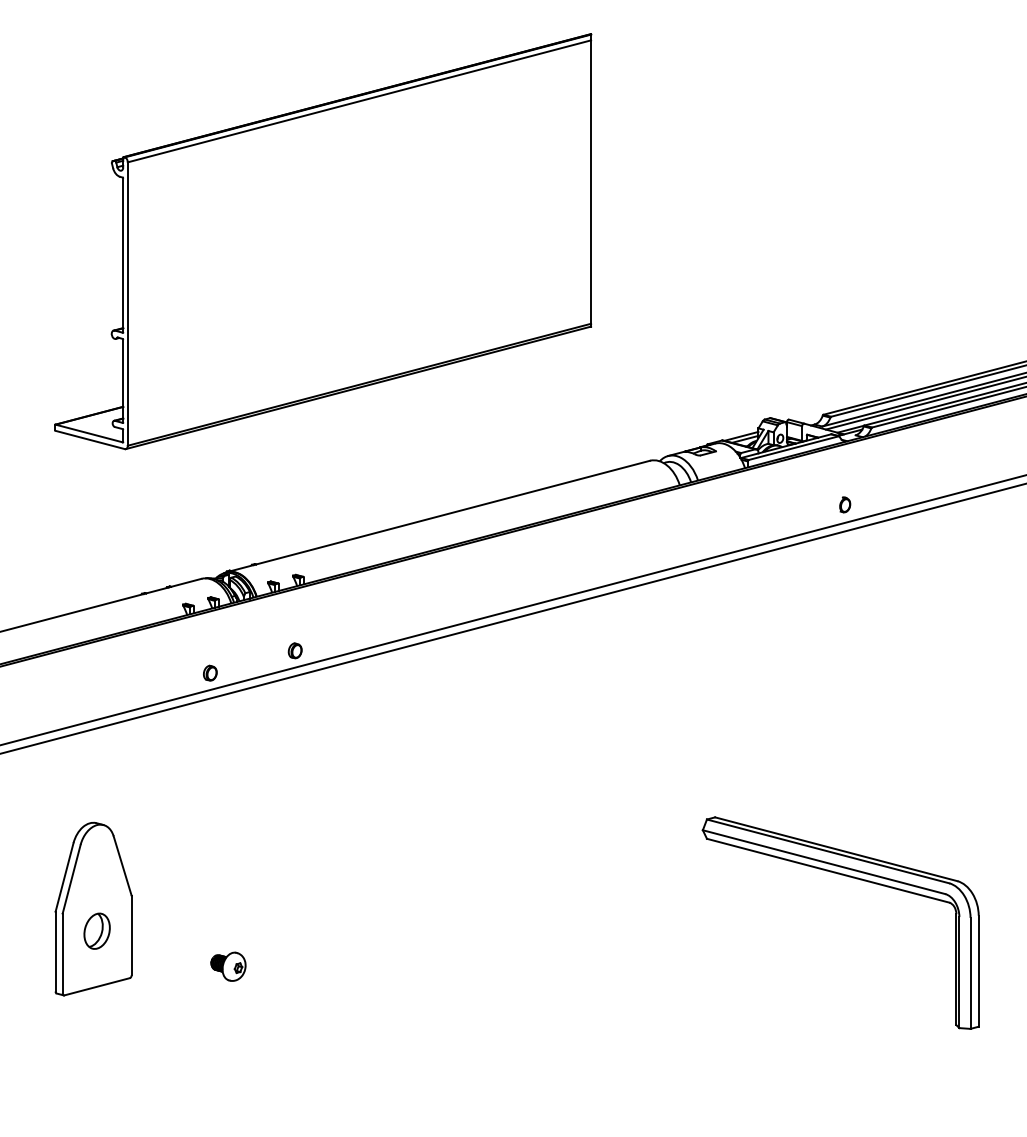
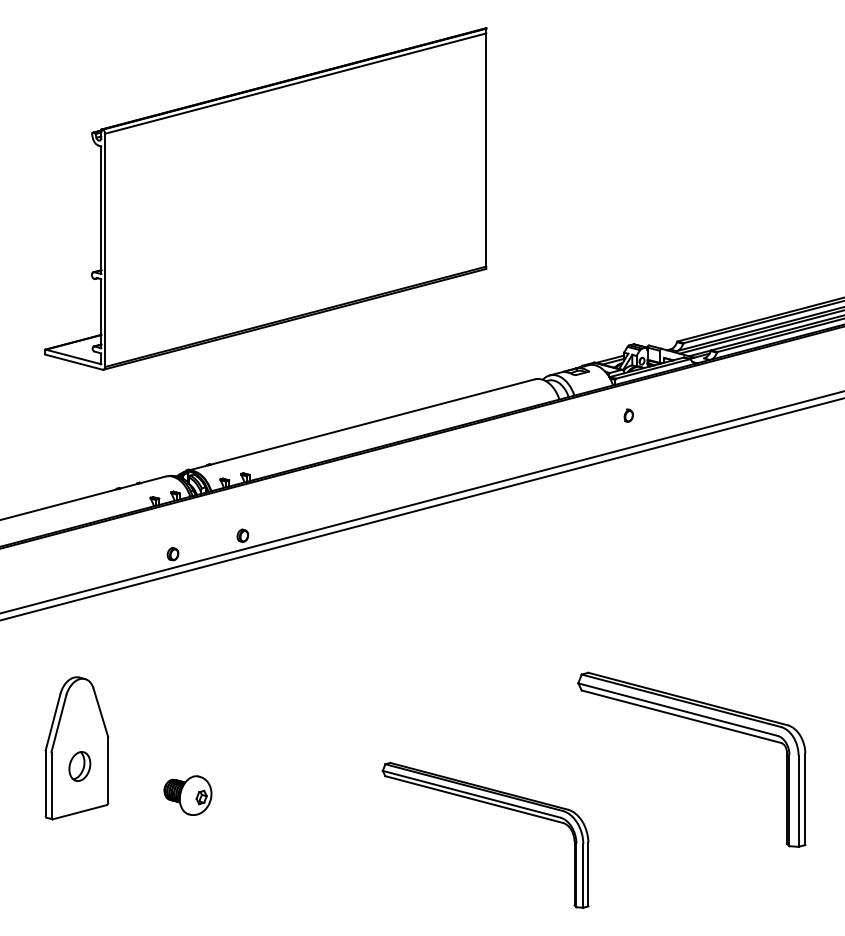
part: (845, 504) -> (629, 415), moved
part: (228, 966) -> (187, 795), size x1.67
part: (598, 978) -> (492, 805), added

